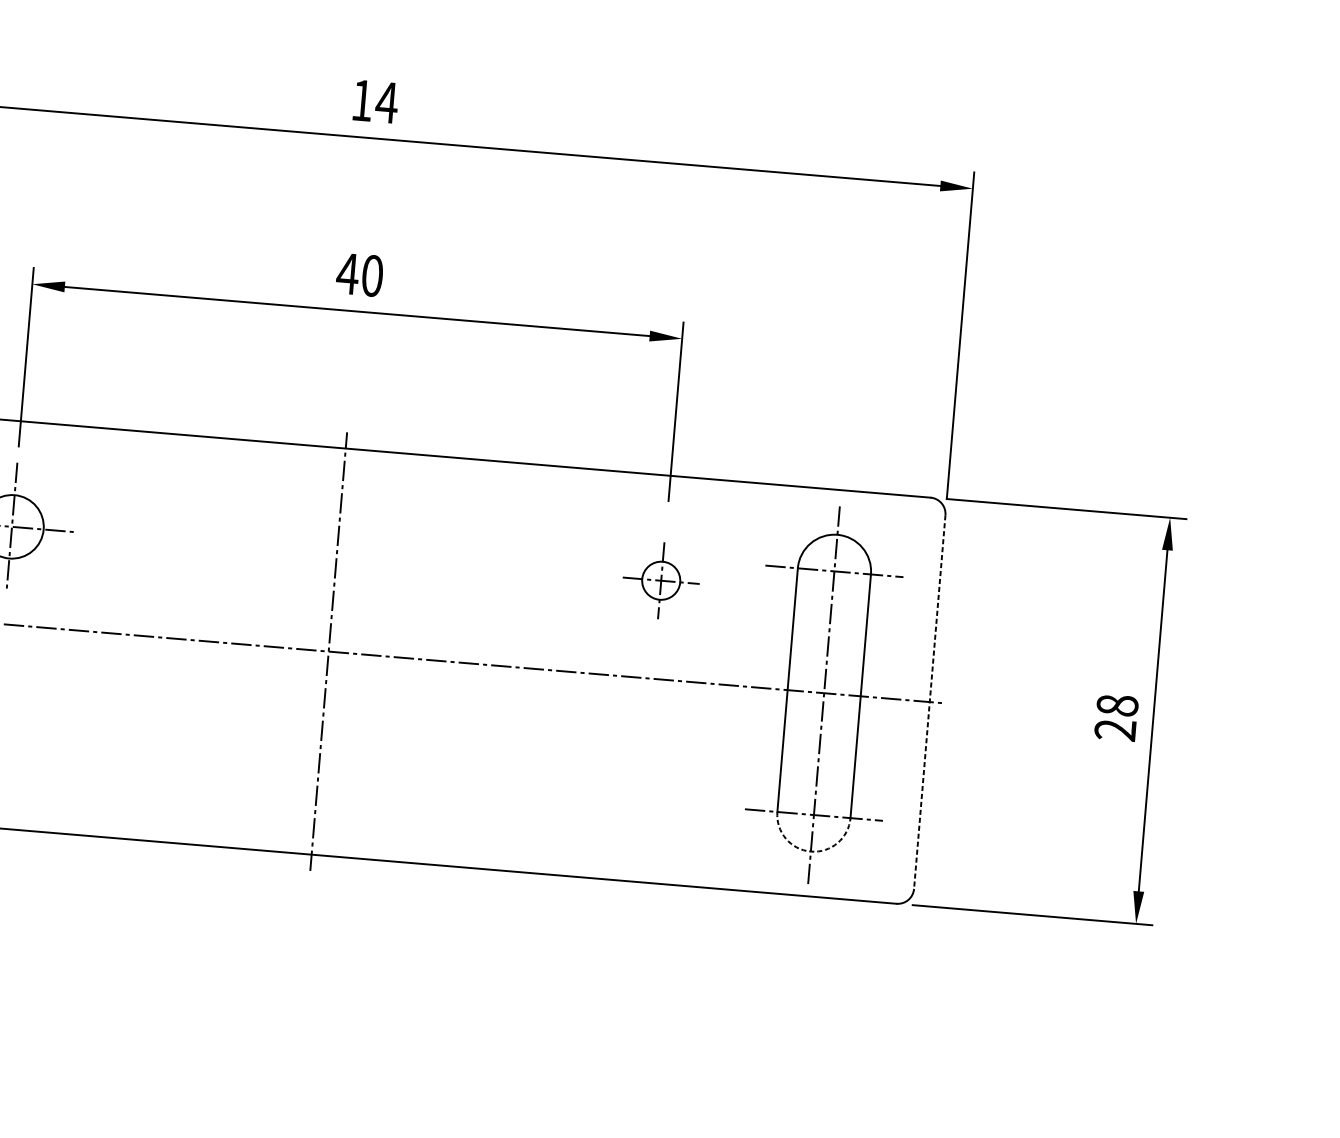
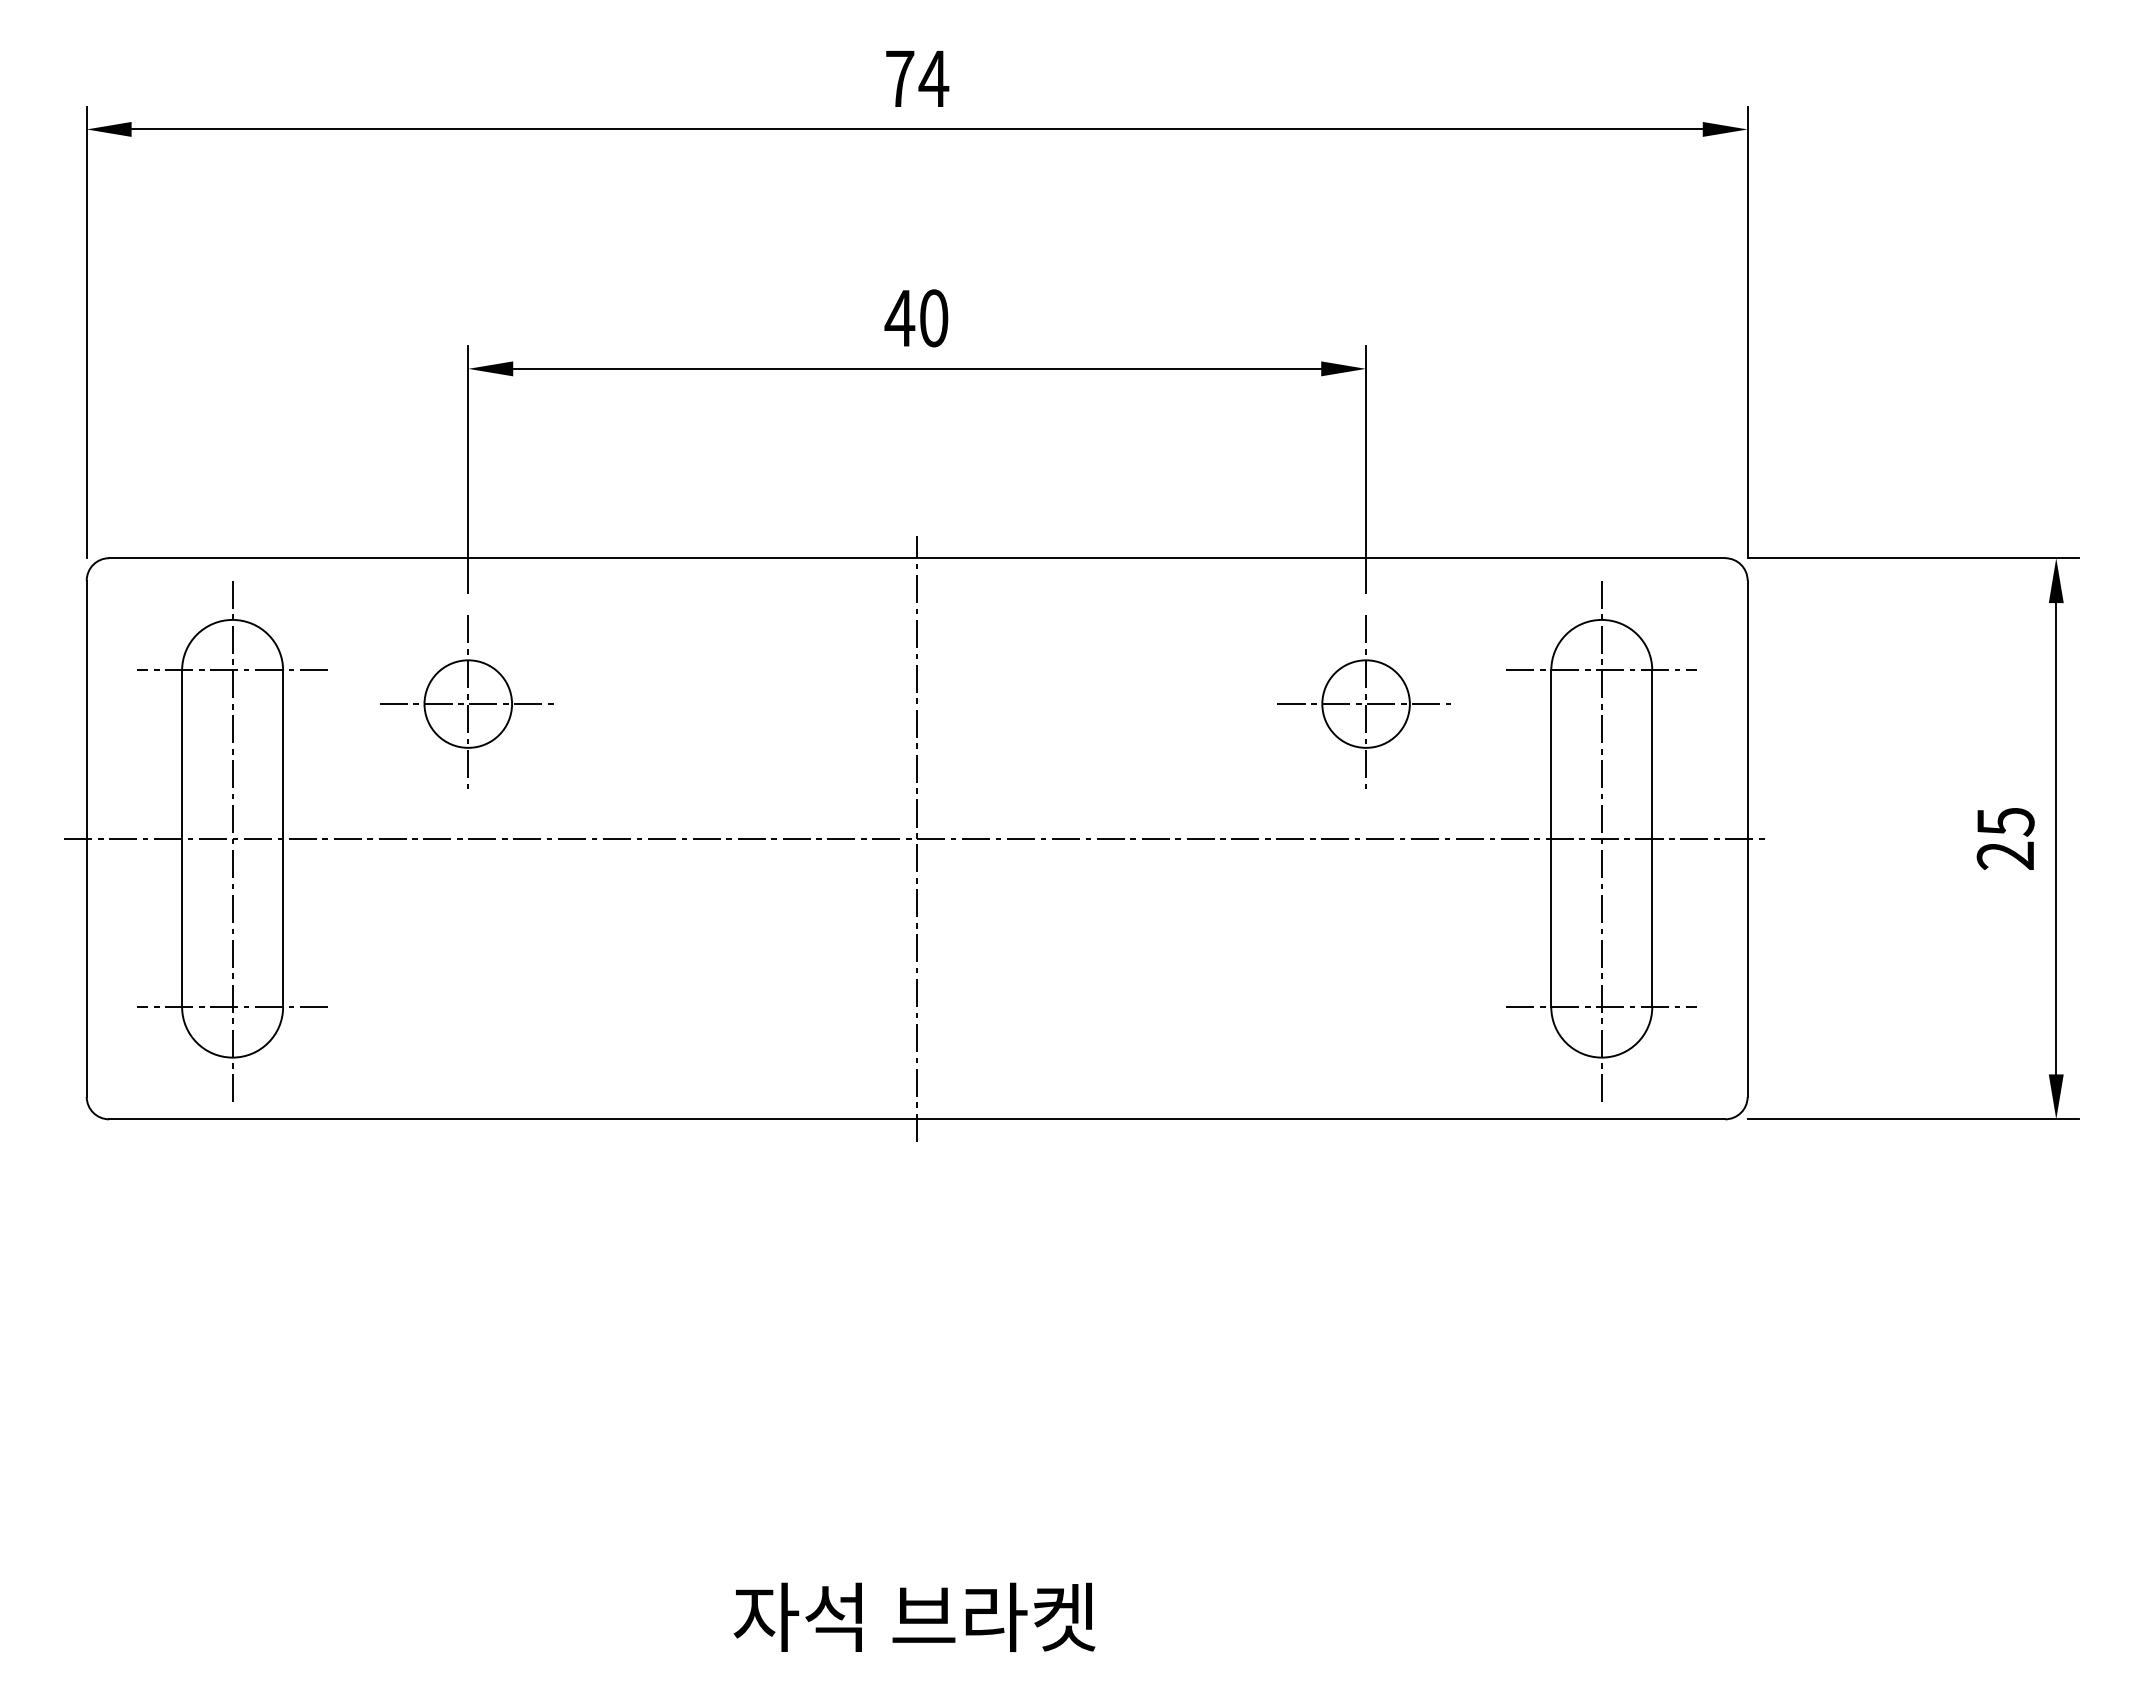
text: (362, 100) -> (900, 78), 14 -> 74
part: (660, 579) -> (1363, 701), size x1.67
line: (929, 702) -> (1747, 839), dashed -> solid
text: (1117, 705) -> (2005, 821), 28 -> 25
arc: (810, 851) -> (1601, 1057), dashed -> solid

